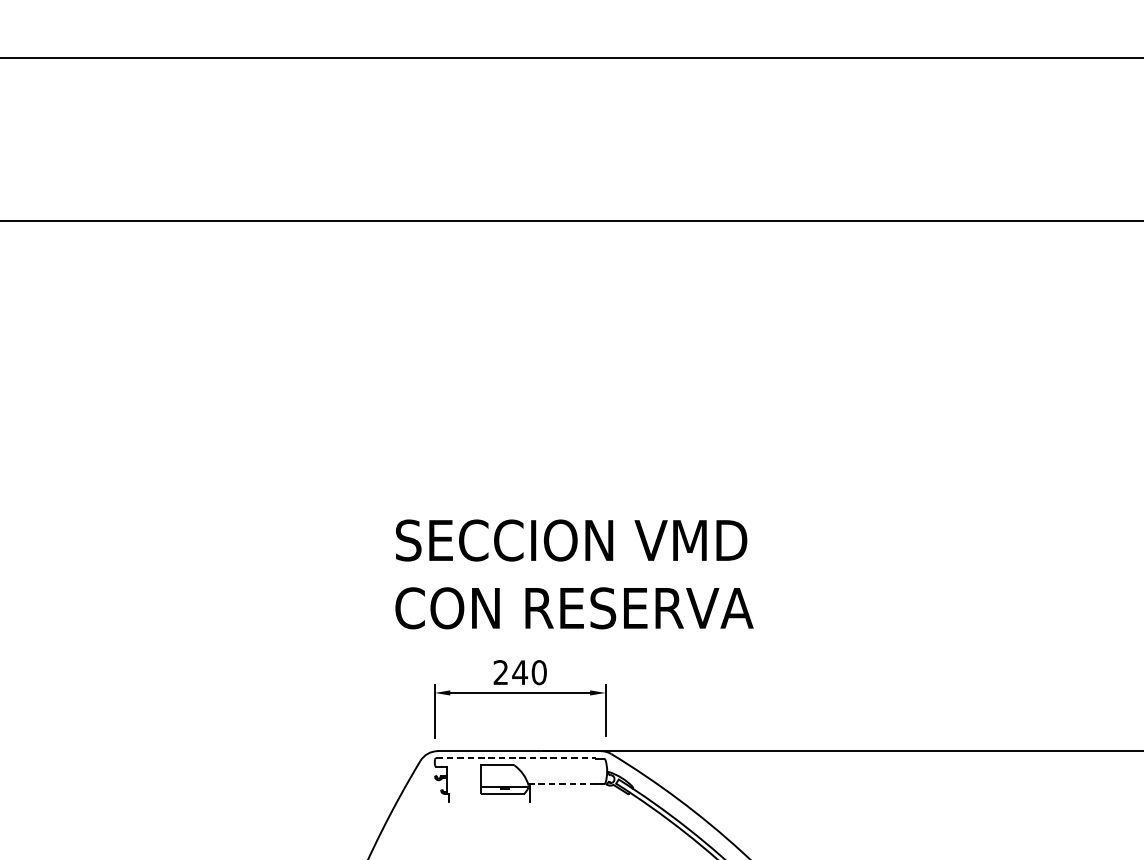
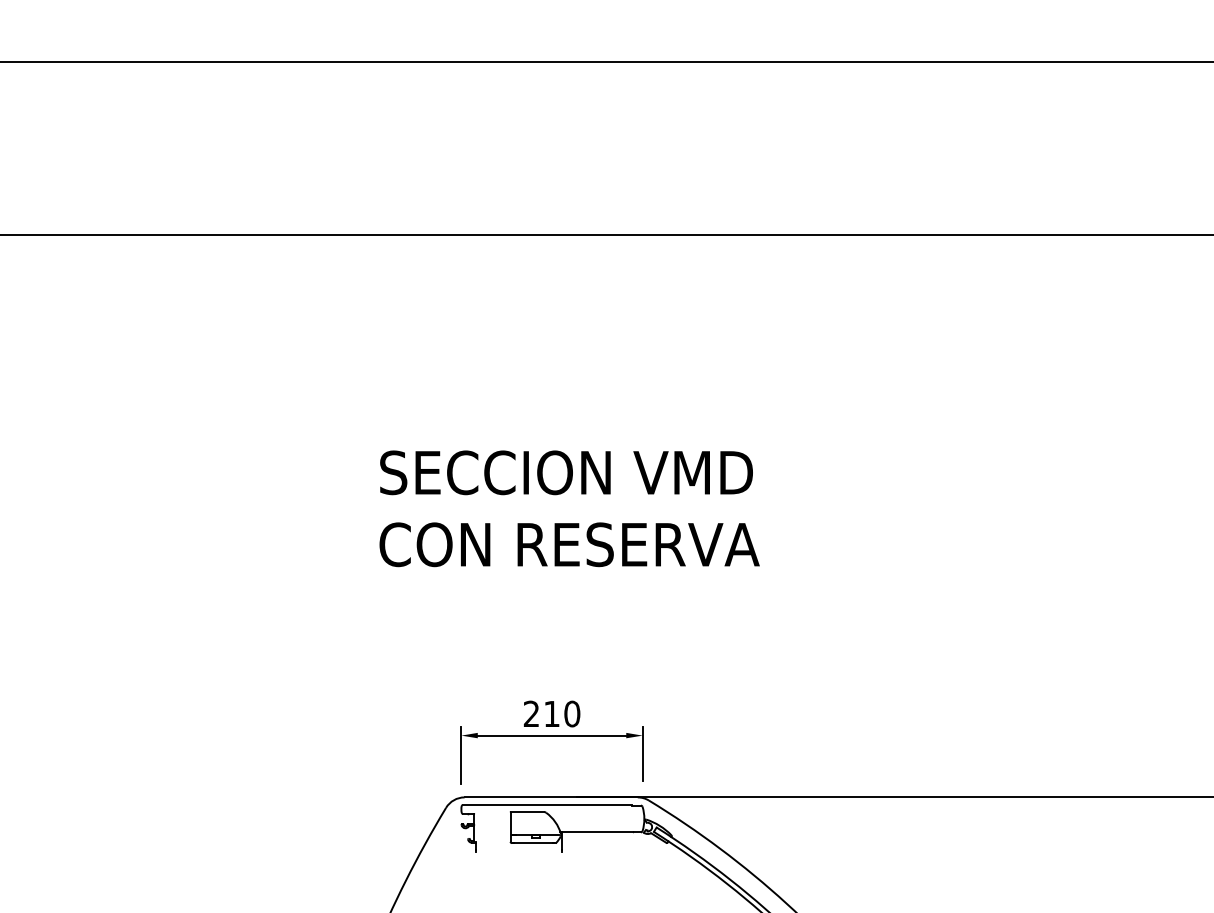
text: (574, 574) -> (569, 508), moved
text: (519, 672) -> (551, 713), 240 -> 210
line: (515, 758) -> (547, 805), dashed -> solid
line: (563, 783) -> (597, 831), dashed -> solid

